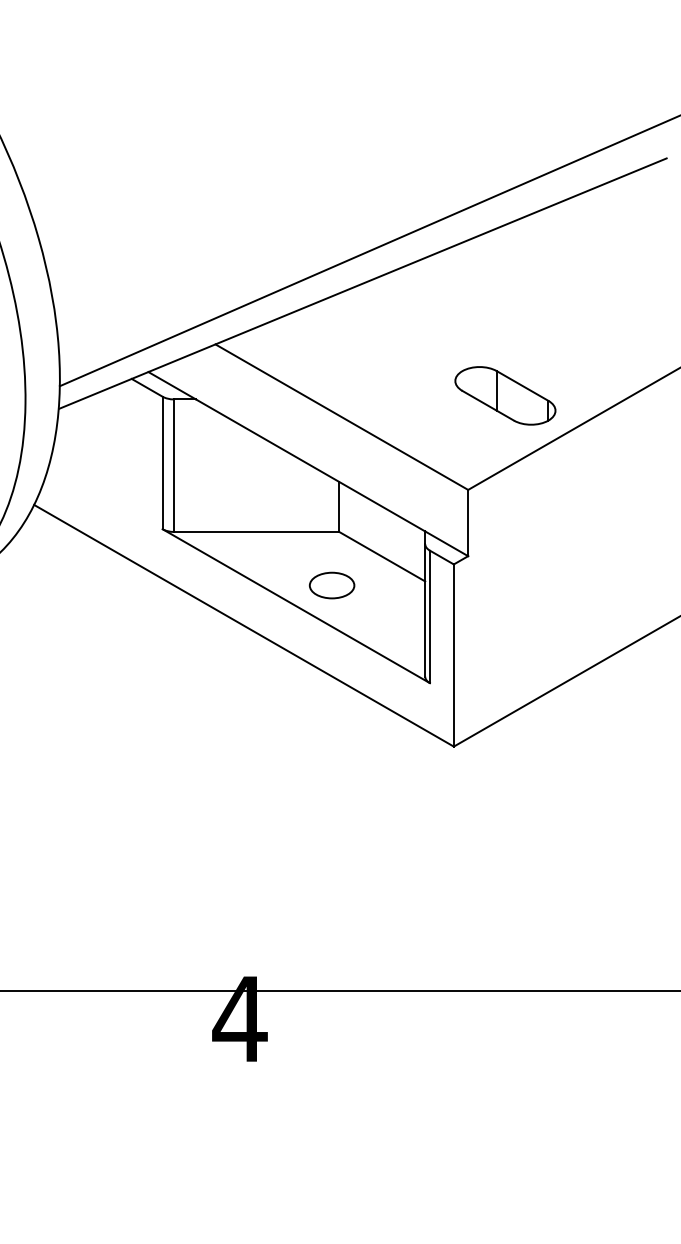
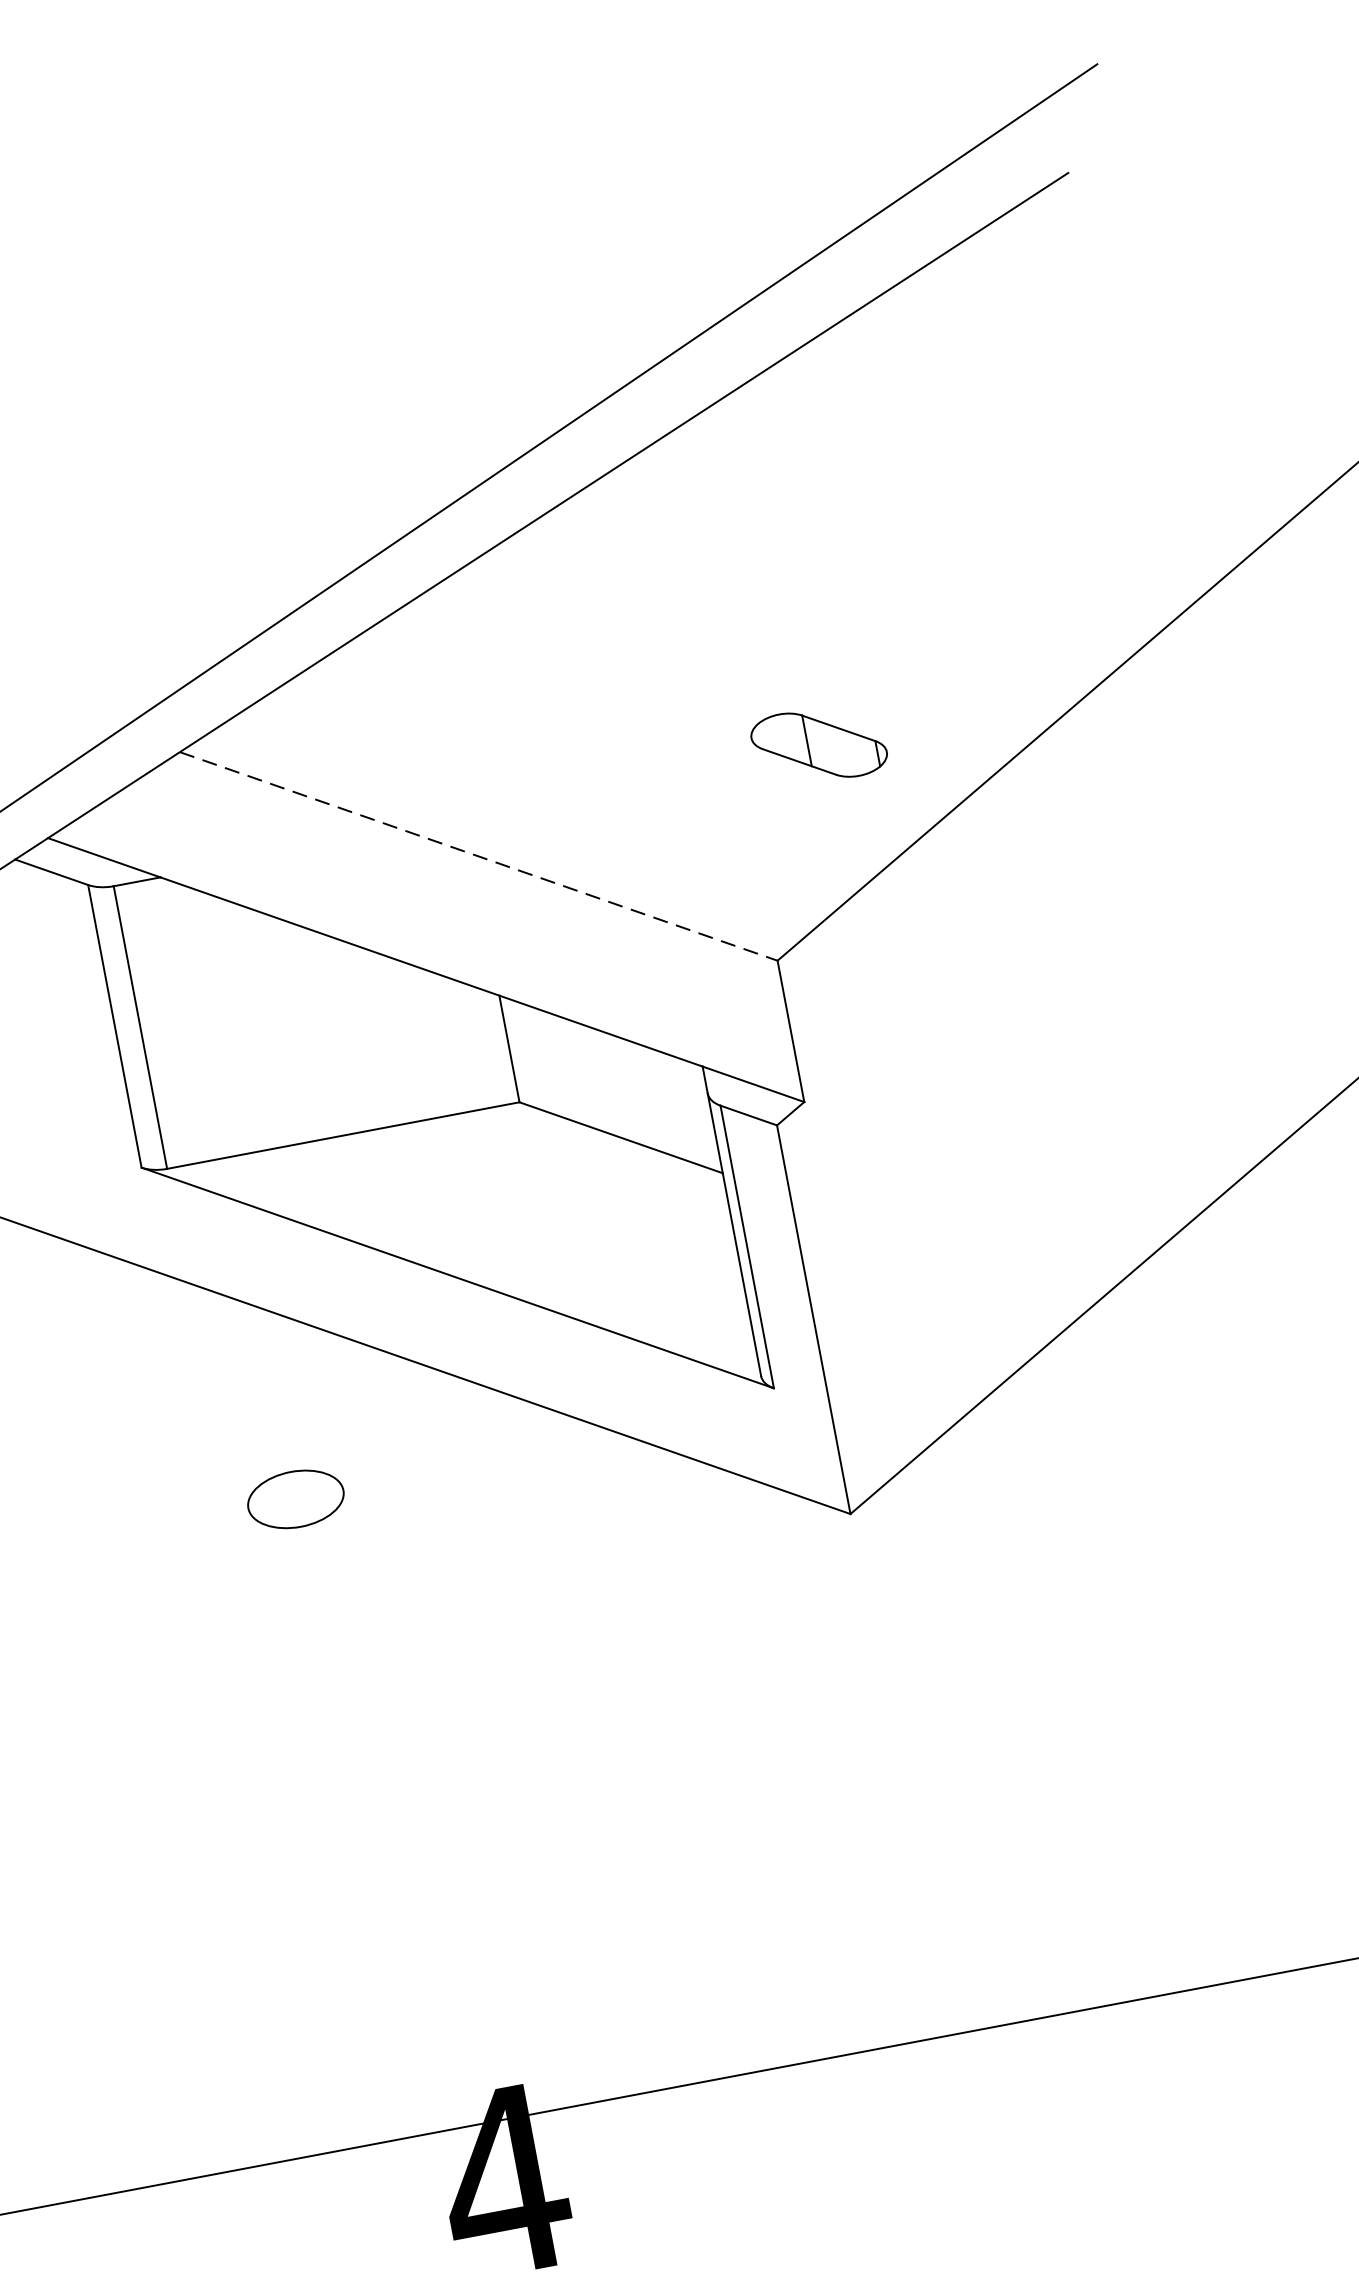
part: (505, 395) -> (819, 744), size x0.6
line: (341, 417) -> (478, 857), solid -> dashed
part: (331, 585) -> (294, 1499), moved

